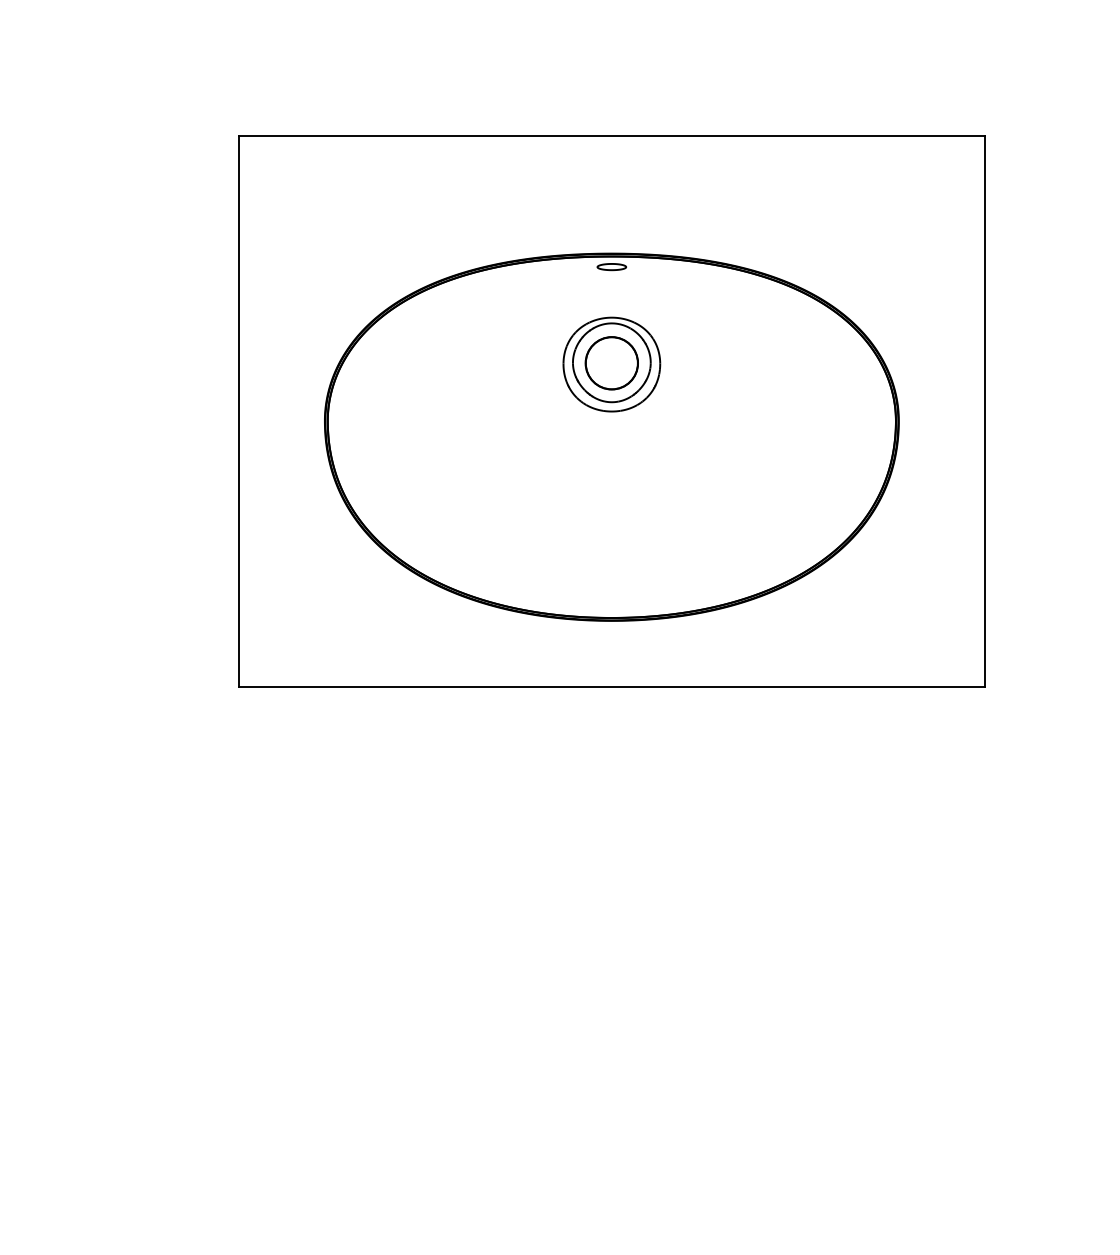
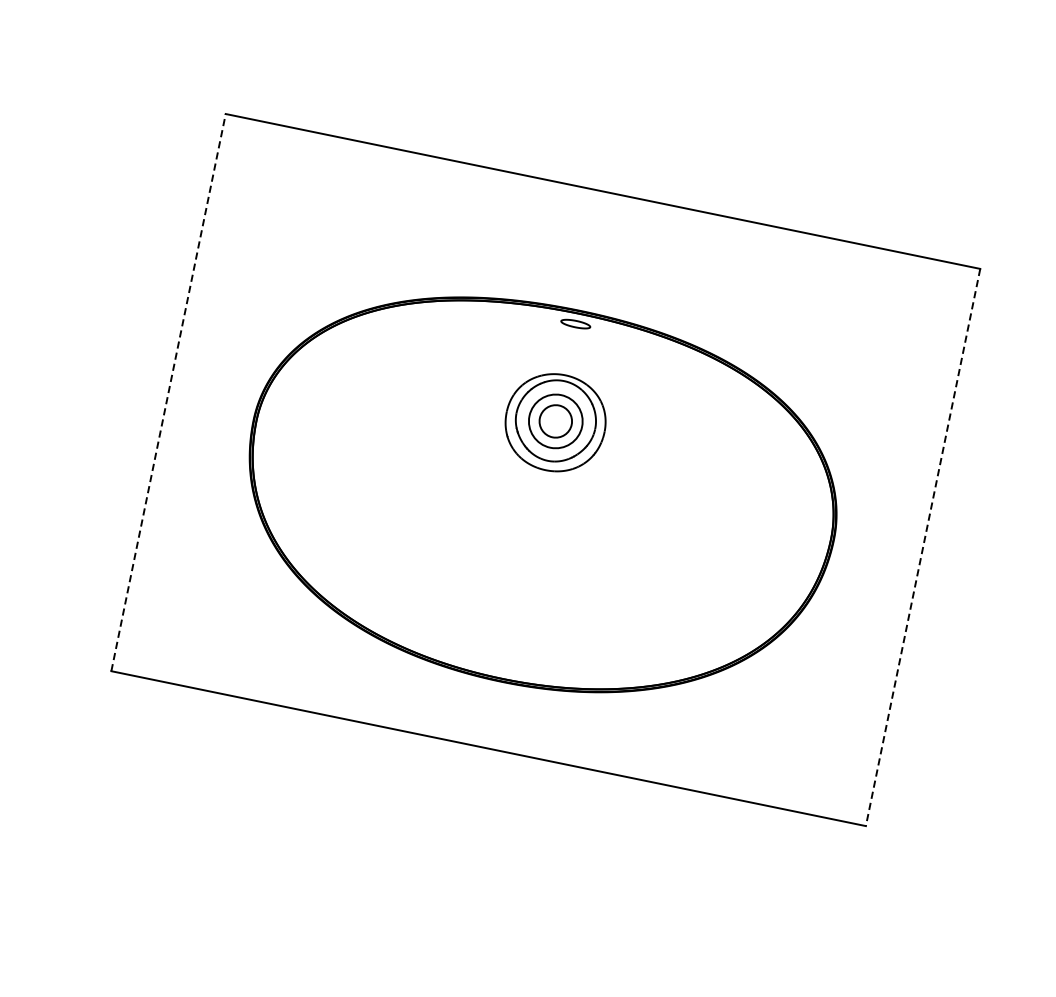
circle: (611, 363) -> (555, 421), size x0.6
line: (238, 410) -> (168, 391), solid -> dashed
line: (984, 411) -> (922, 547), solid -> dashed

